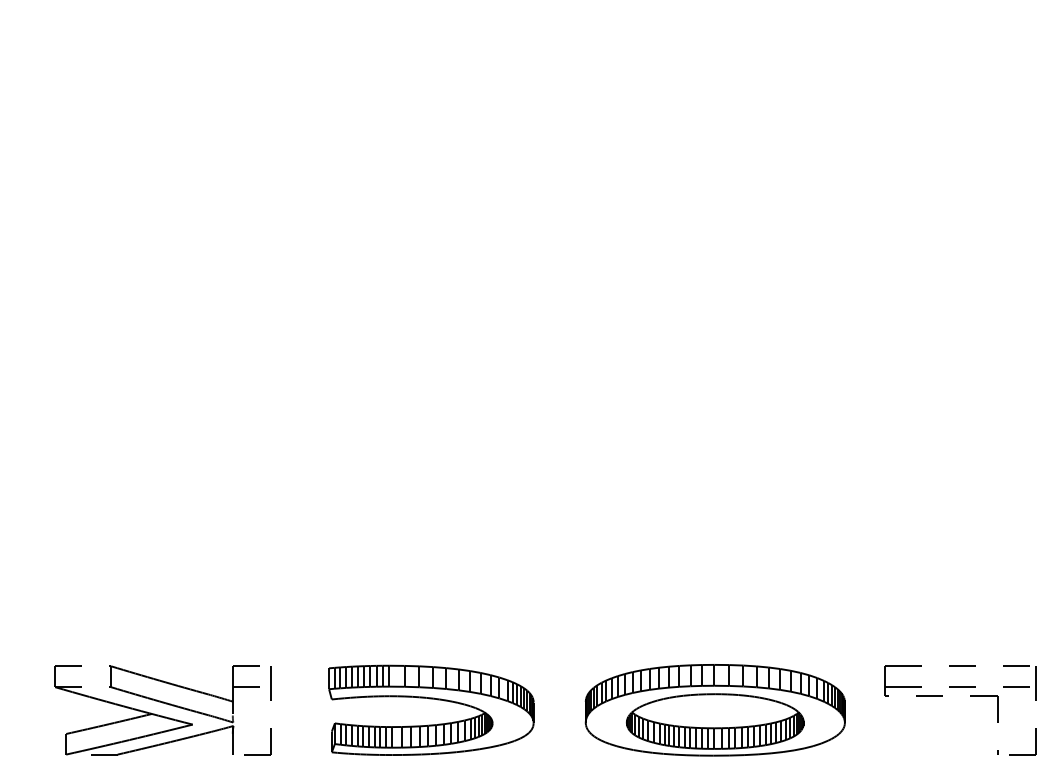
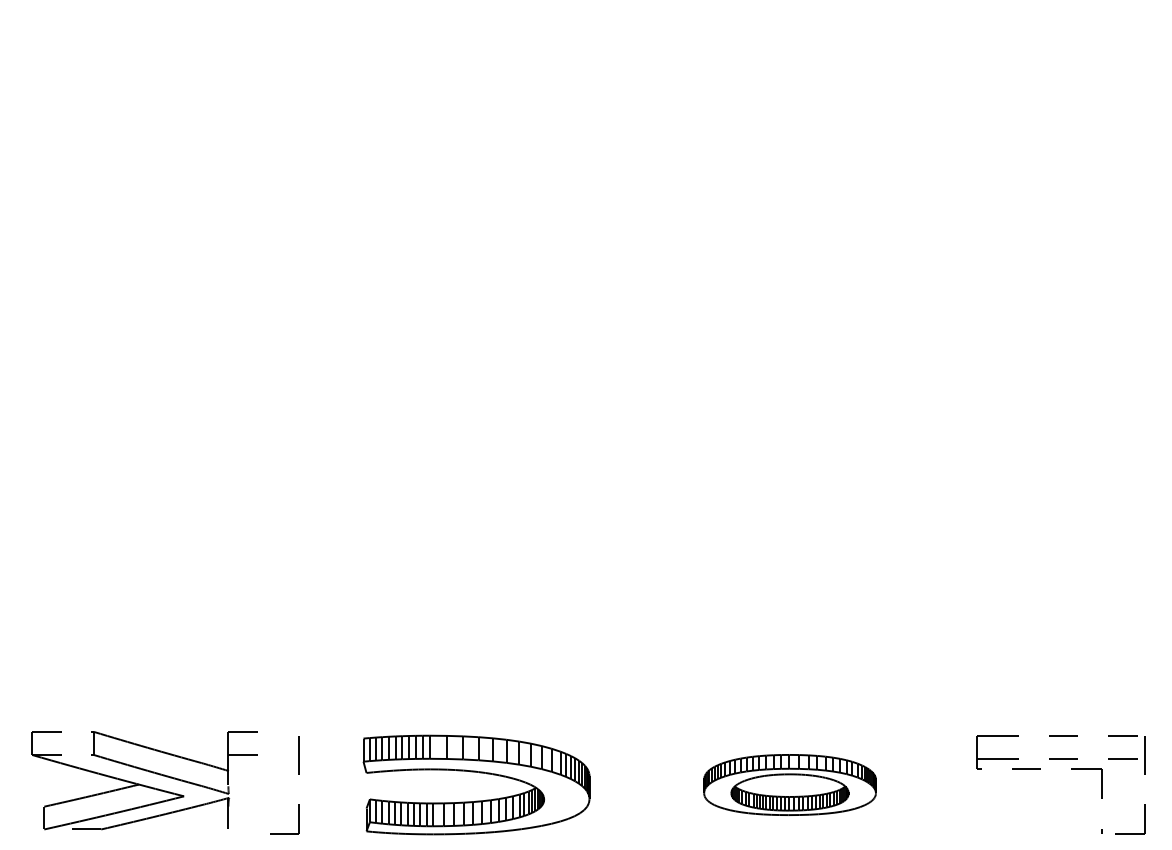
part: (156, 710) -> (144, 780), moved
part: (714, 710) -> (789, 785), size x0.6

